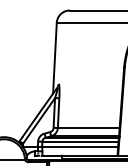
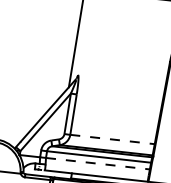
line: (88, 127) -> (112, 138), solid -> dashed
line: (80, 146) -> (98, 163), solid -> dashed

